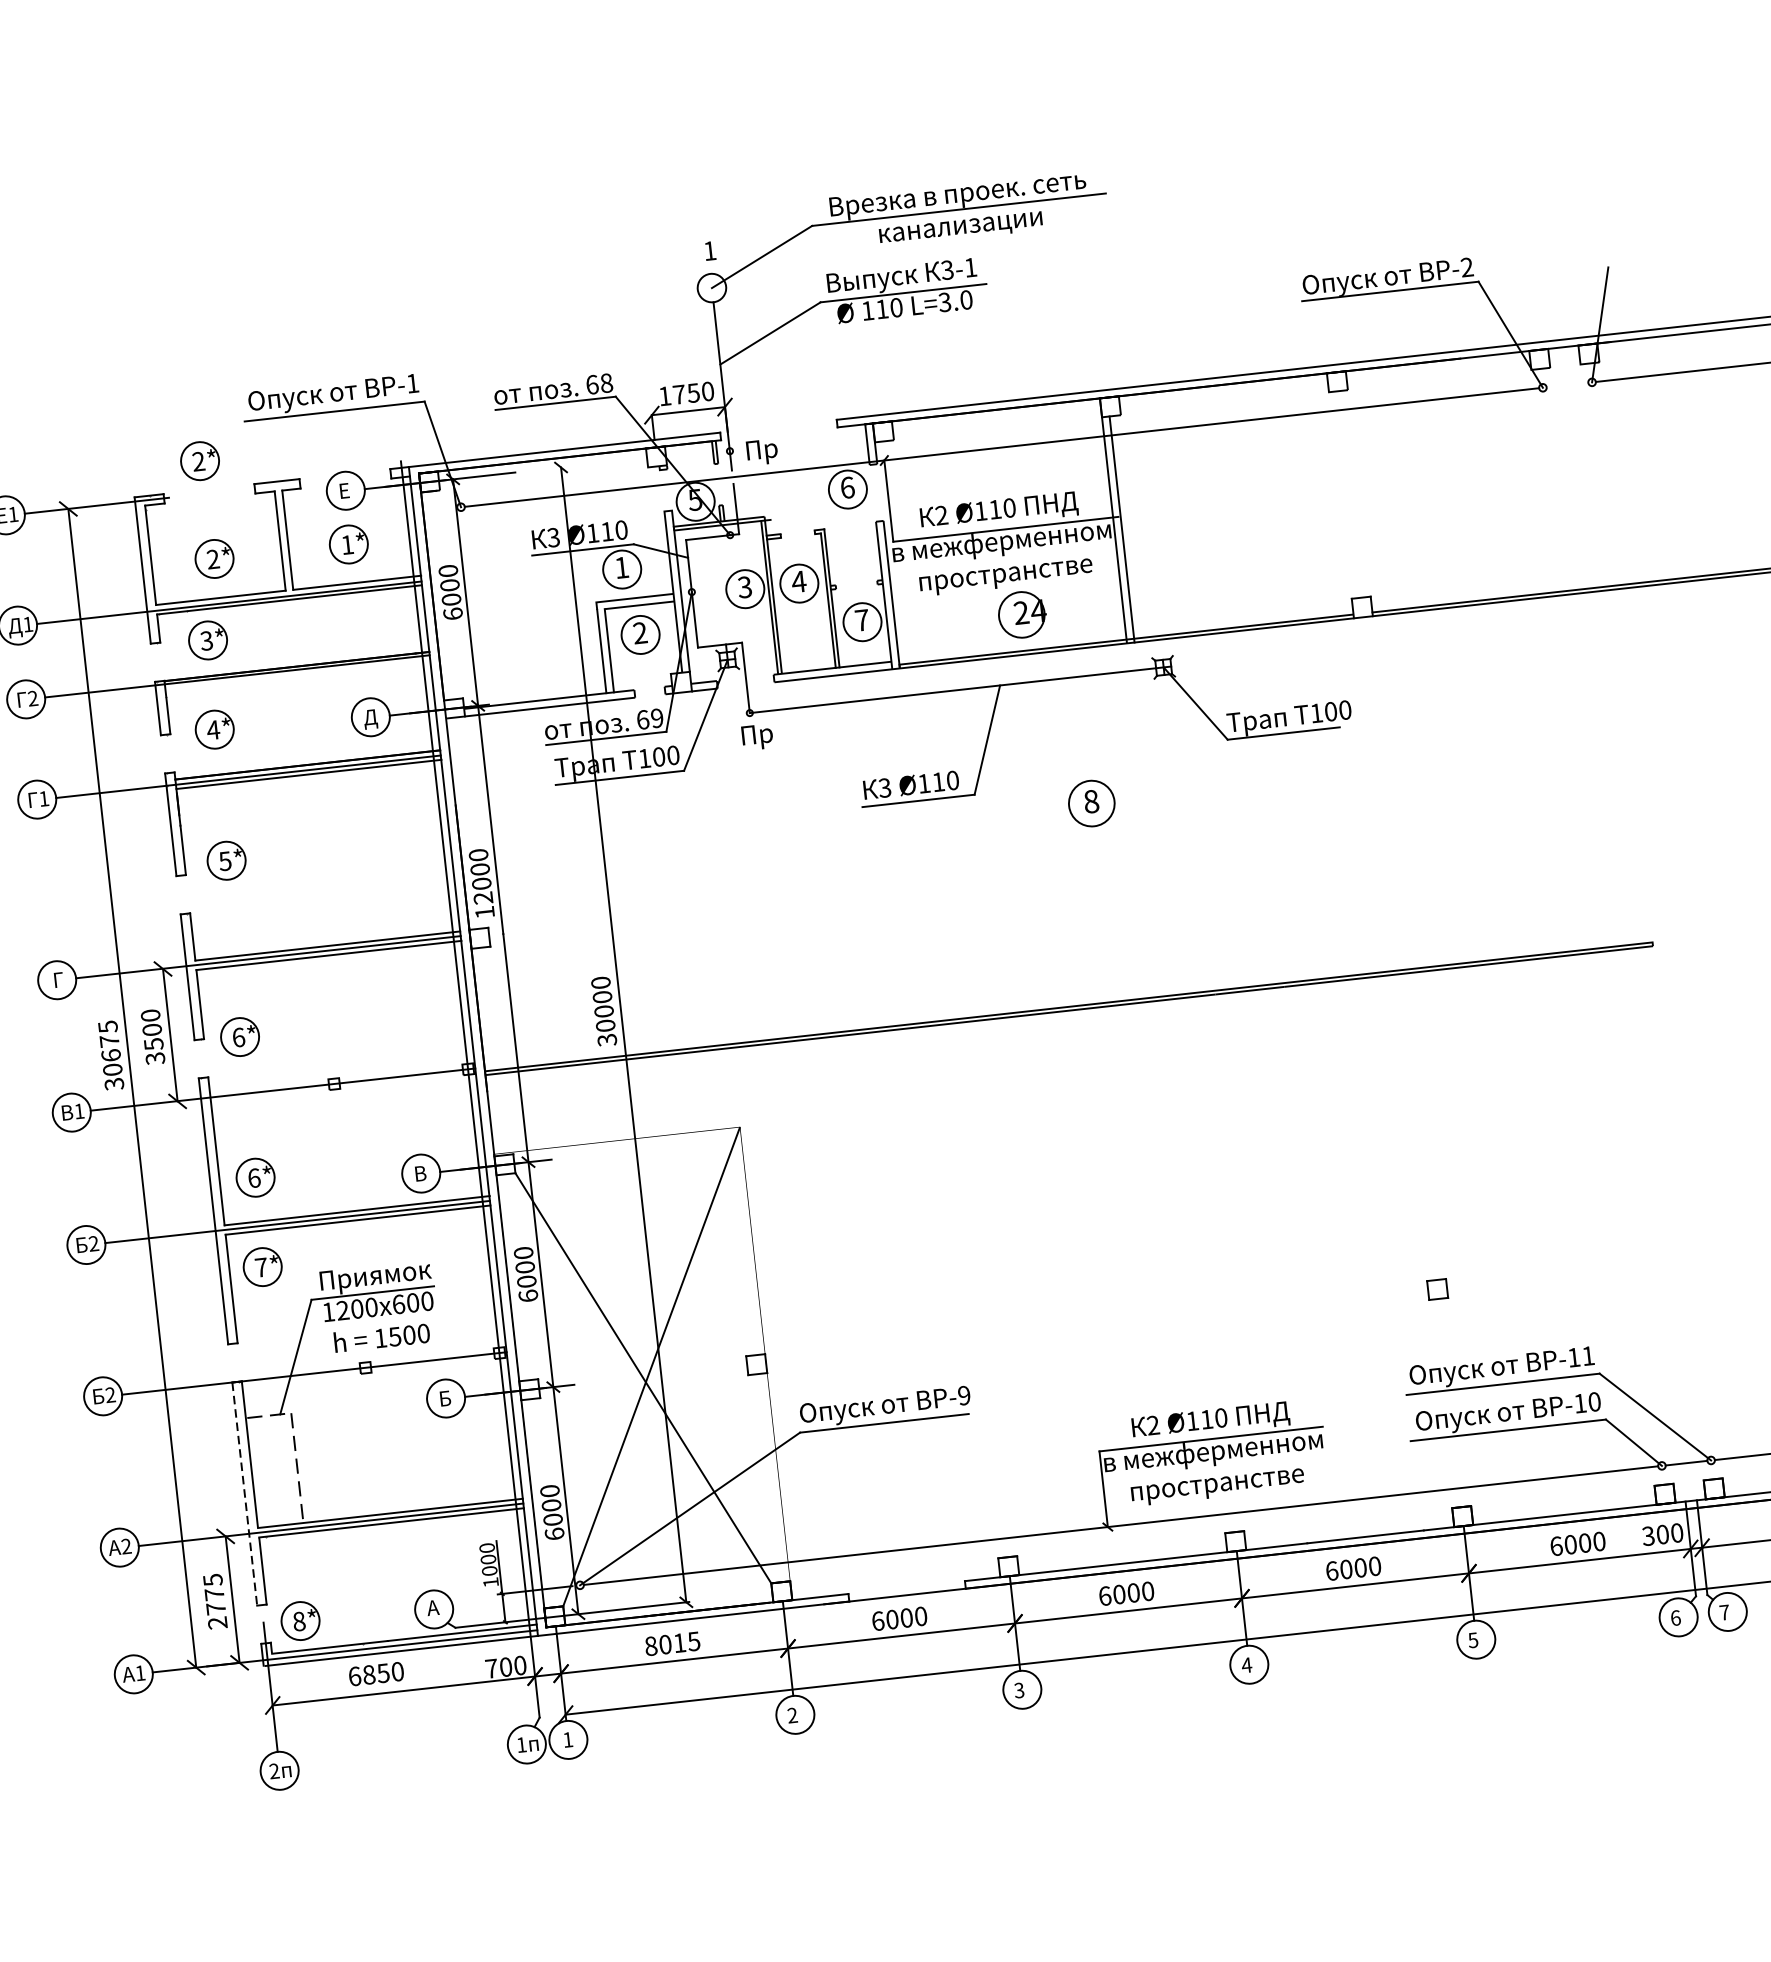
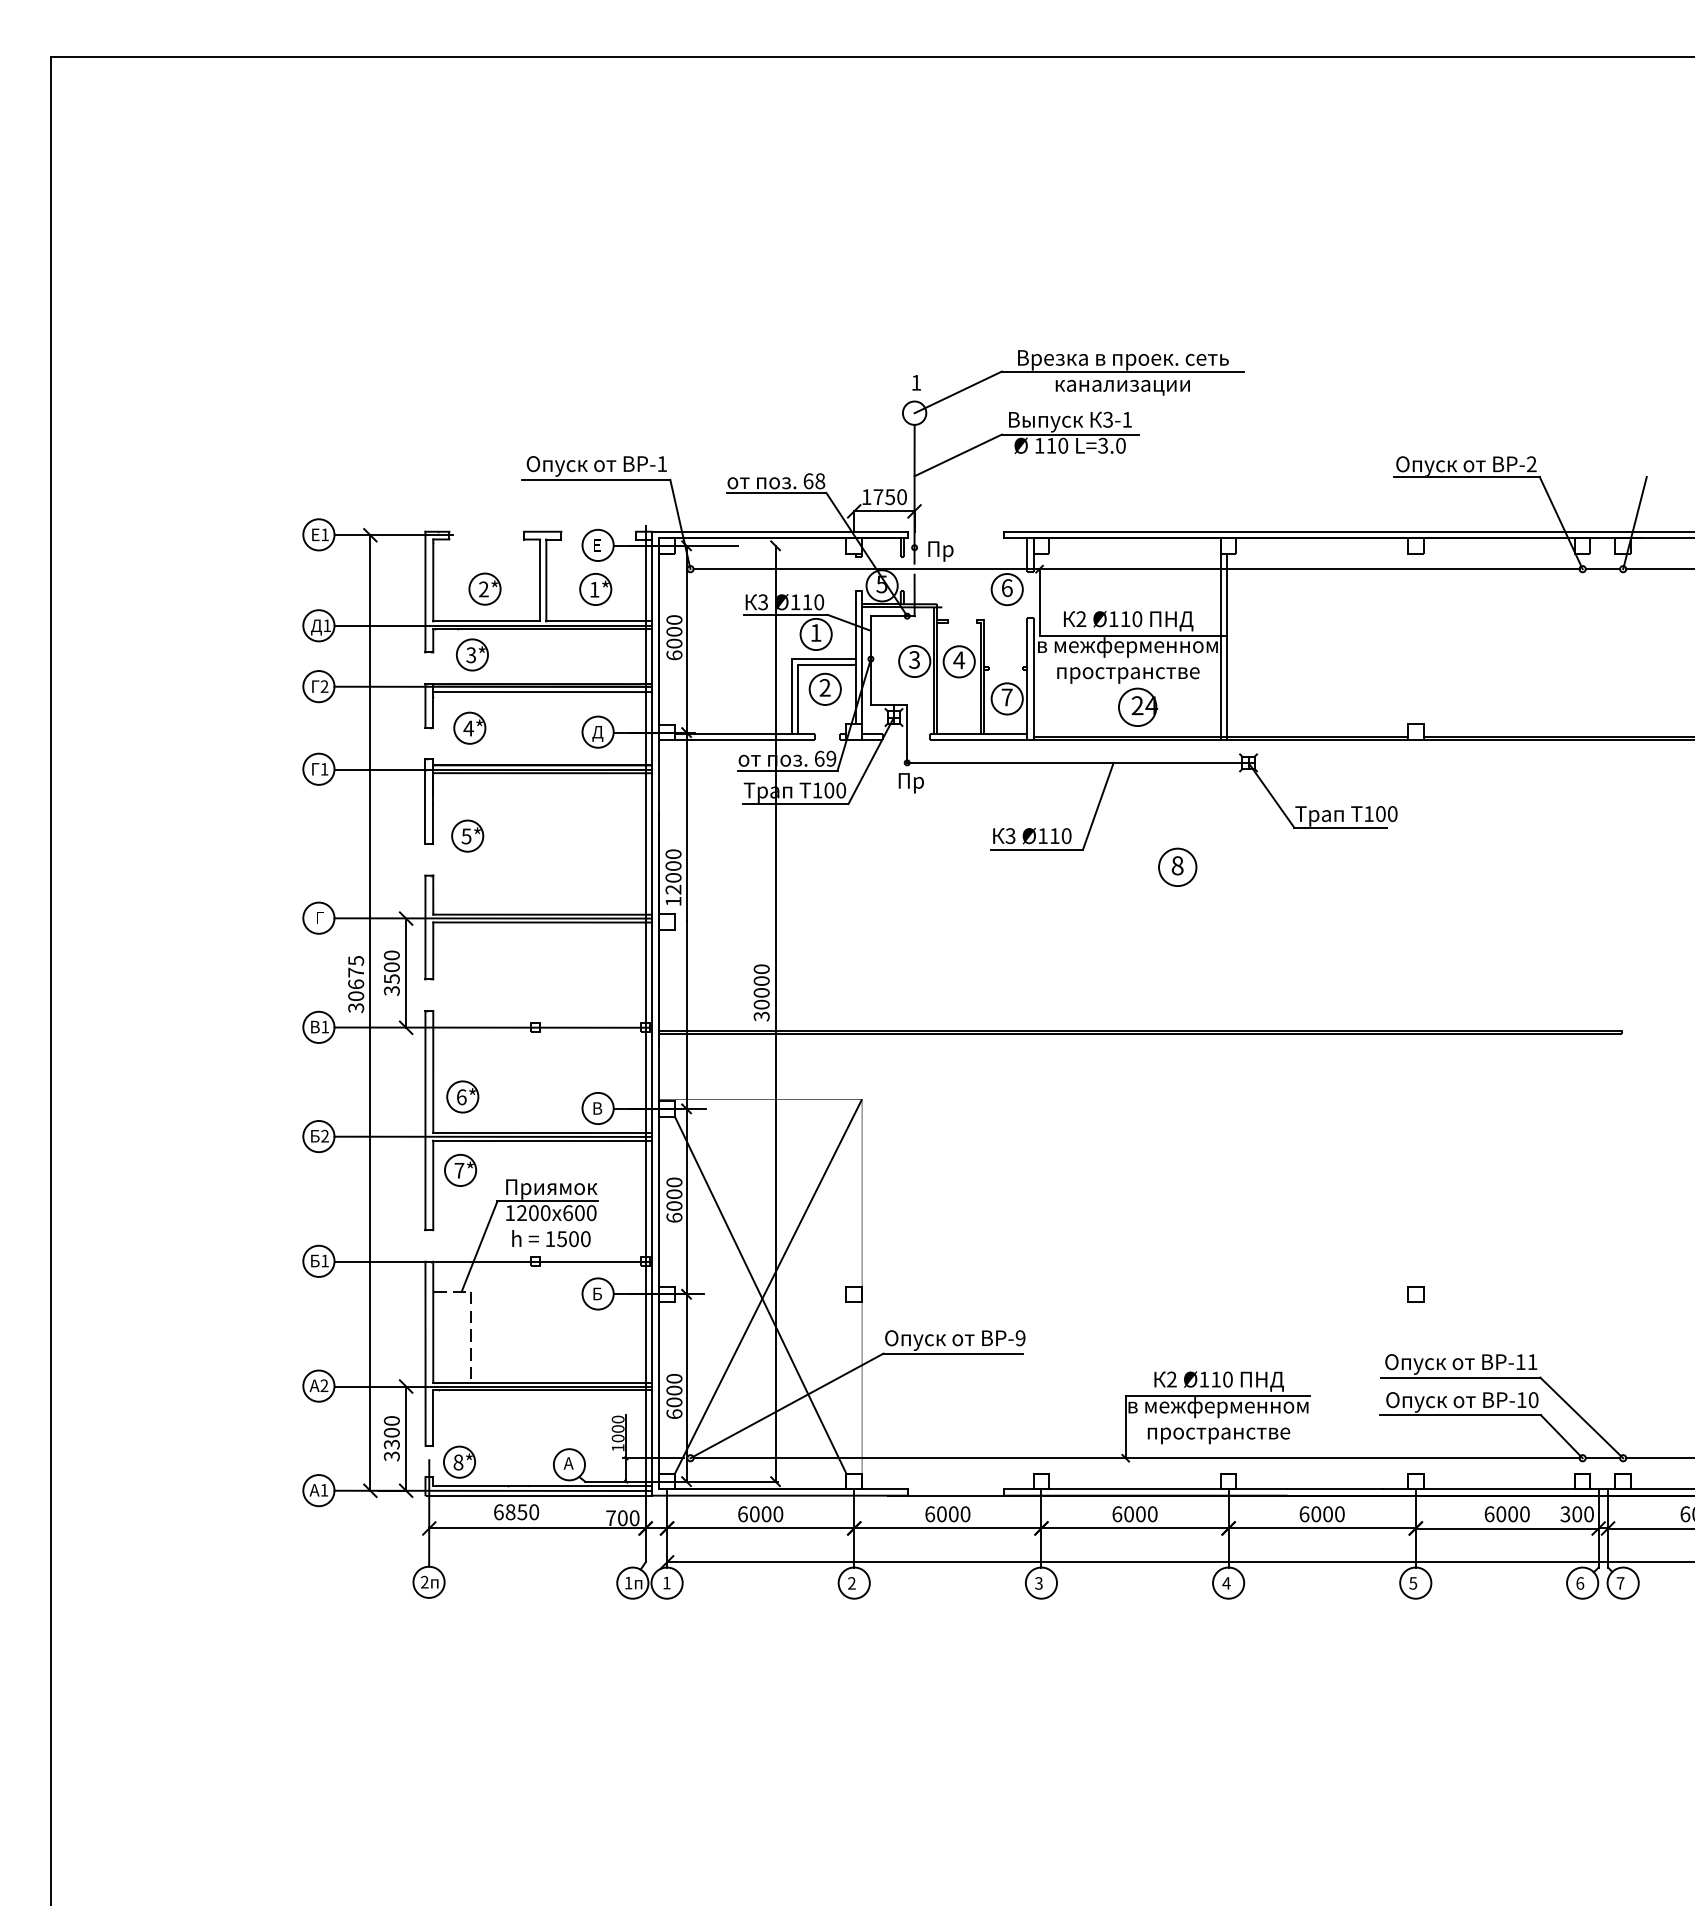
line: (1567, 385) -> (1602, 569), added
part: (199, 460) -> (481, 507), removed
line: (298, 676) -> (542, 692), added
part: (239, 1036) -> (462, 980), removed
text: (109, 1394) -> (324, 1260), 2 -> 1
line: (244, 1495) -> (425, 1354), dashed -> solid
text: (214, 1601) -> (391, 1438), 2775 -> 3300
text: (672, 1644) -> (760, 1514), 8015 -> 6000

